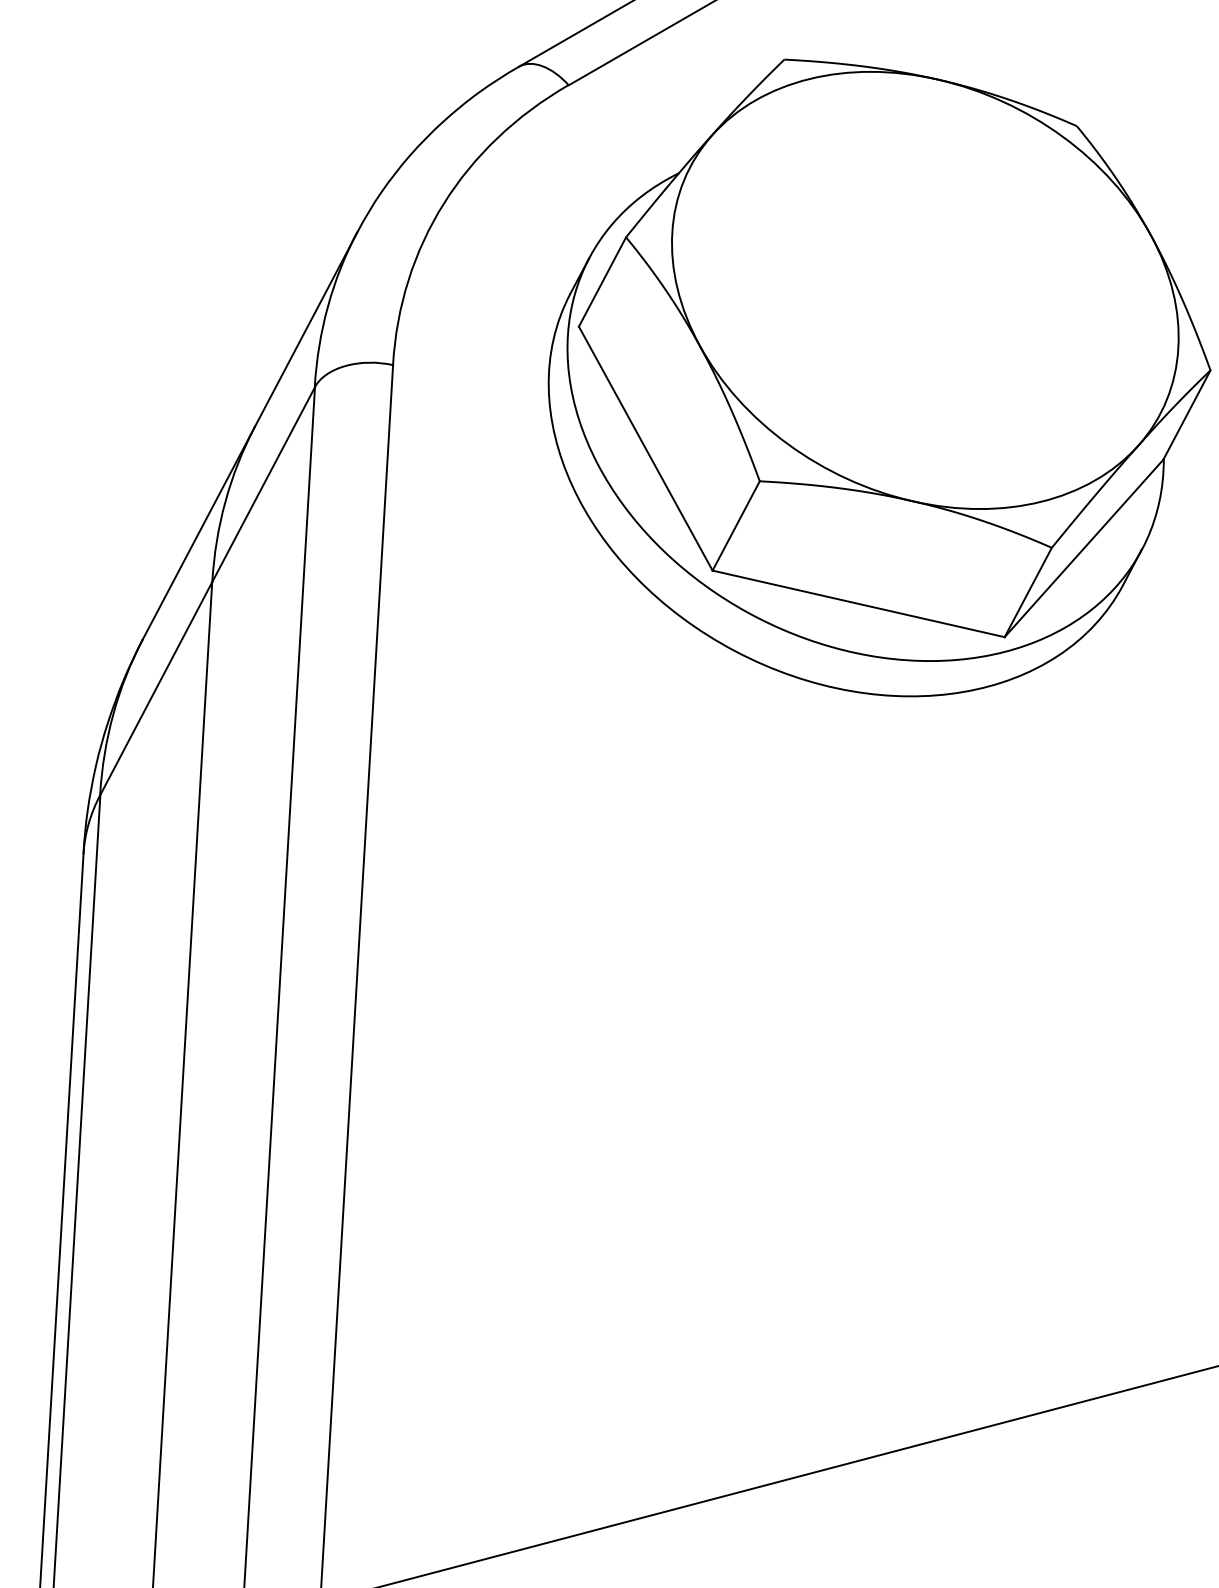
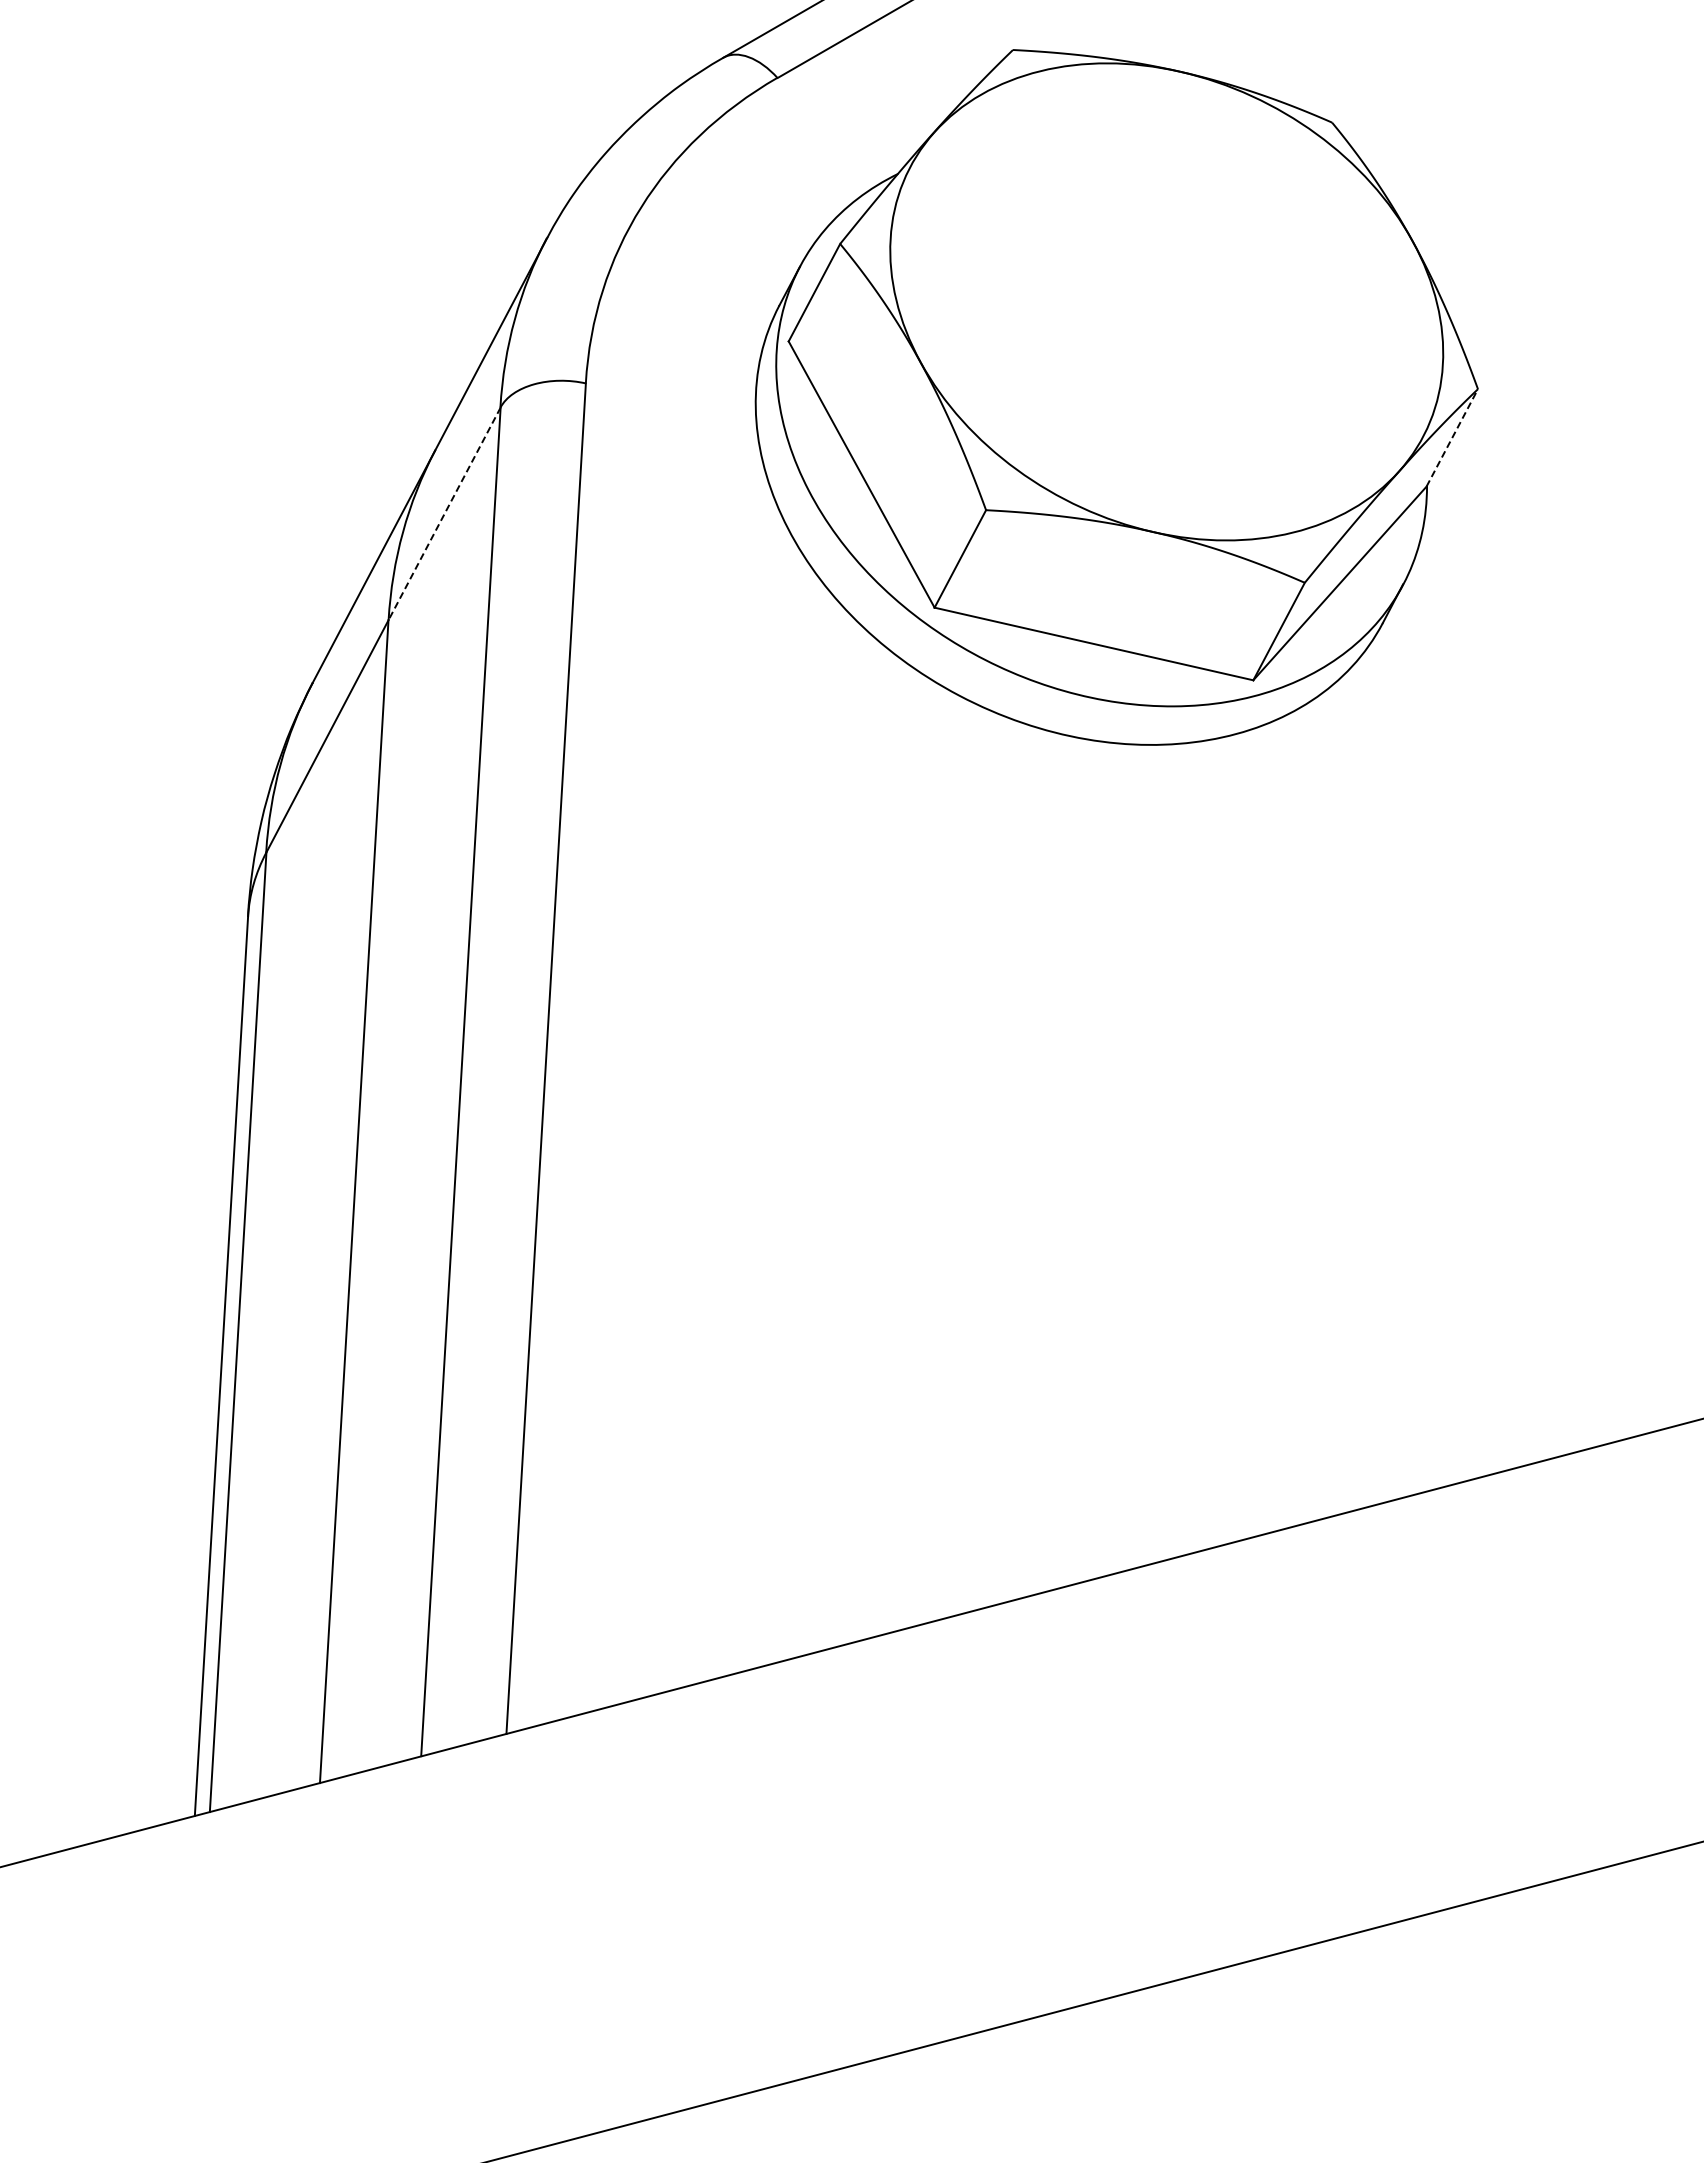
line: (1187, 414) -> (1452, 437), solid -> dashed
line: (263, 485) -> (444, 514), solid -> dashed

